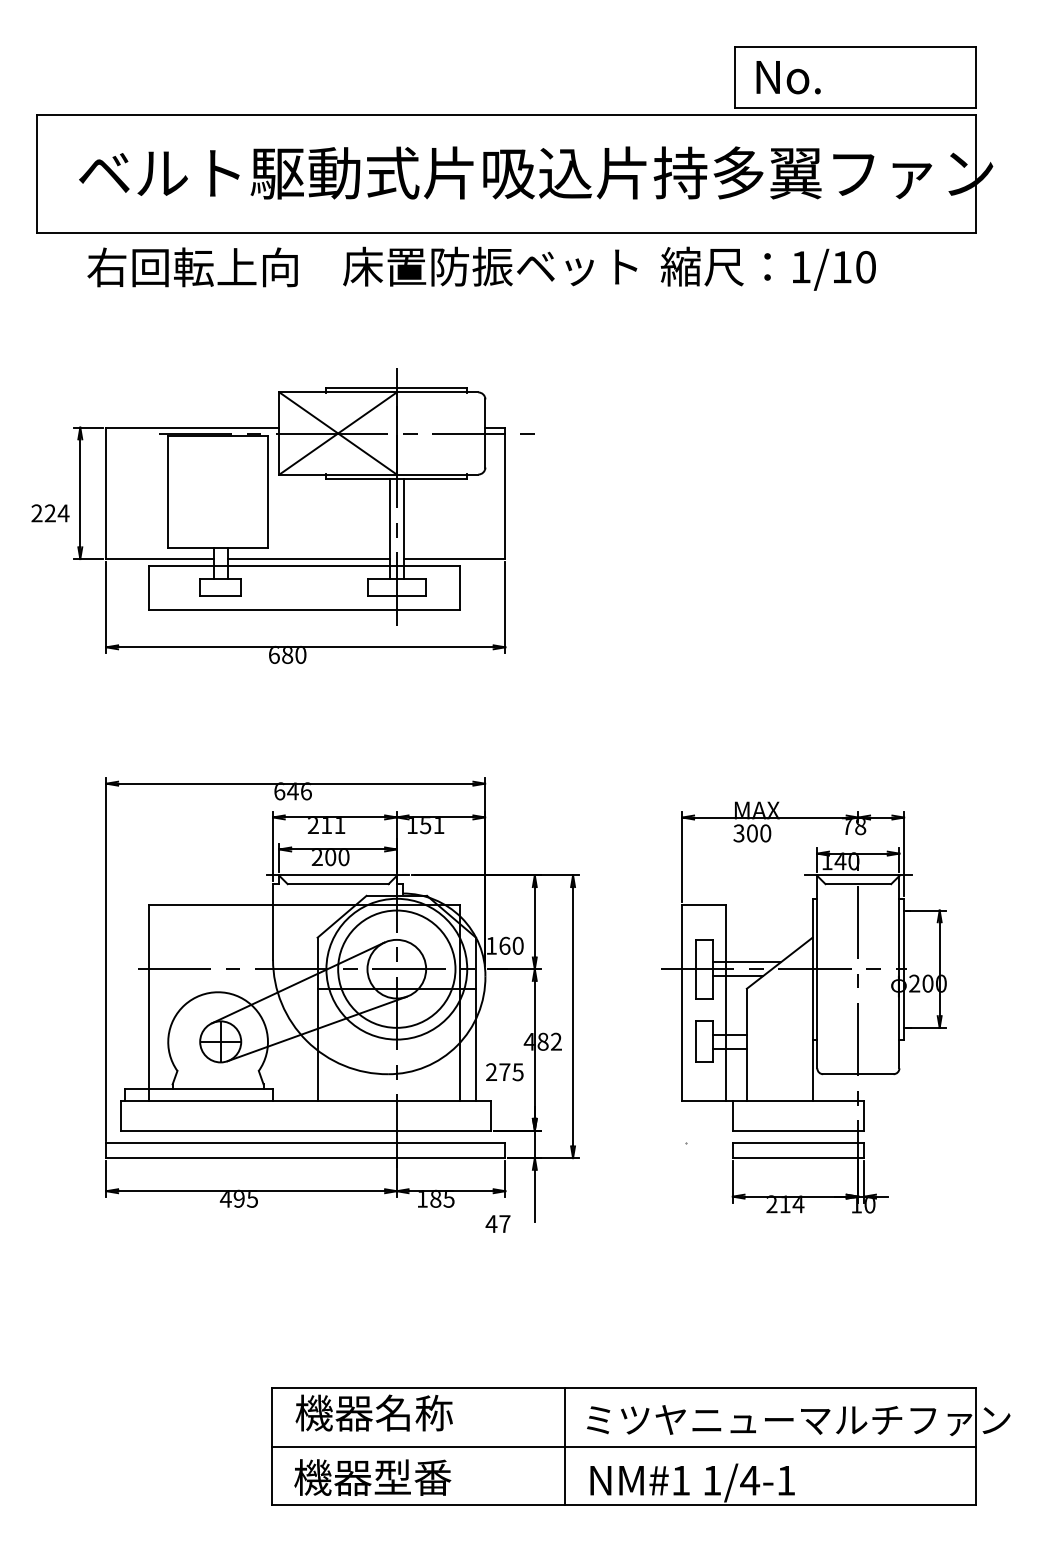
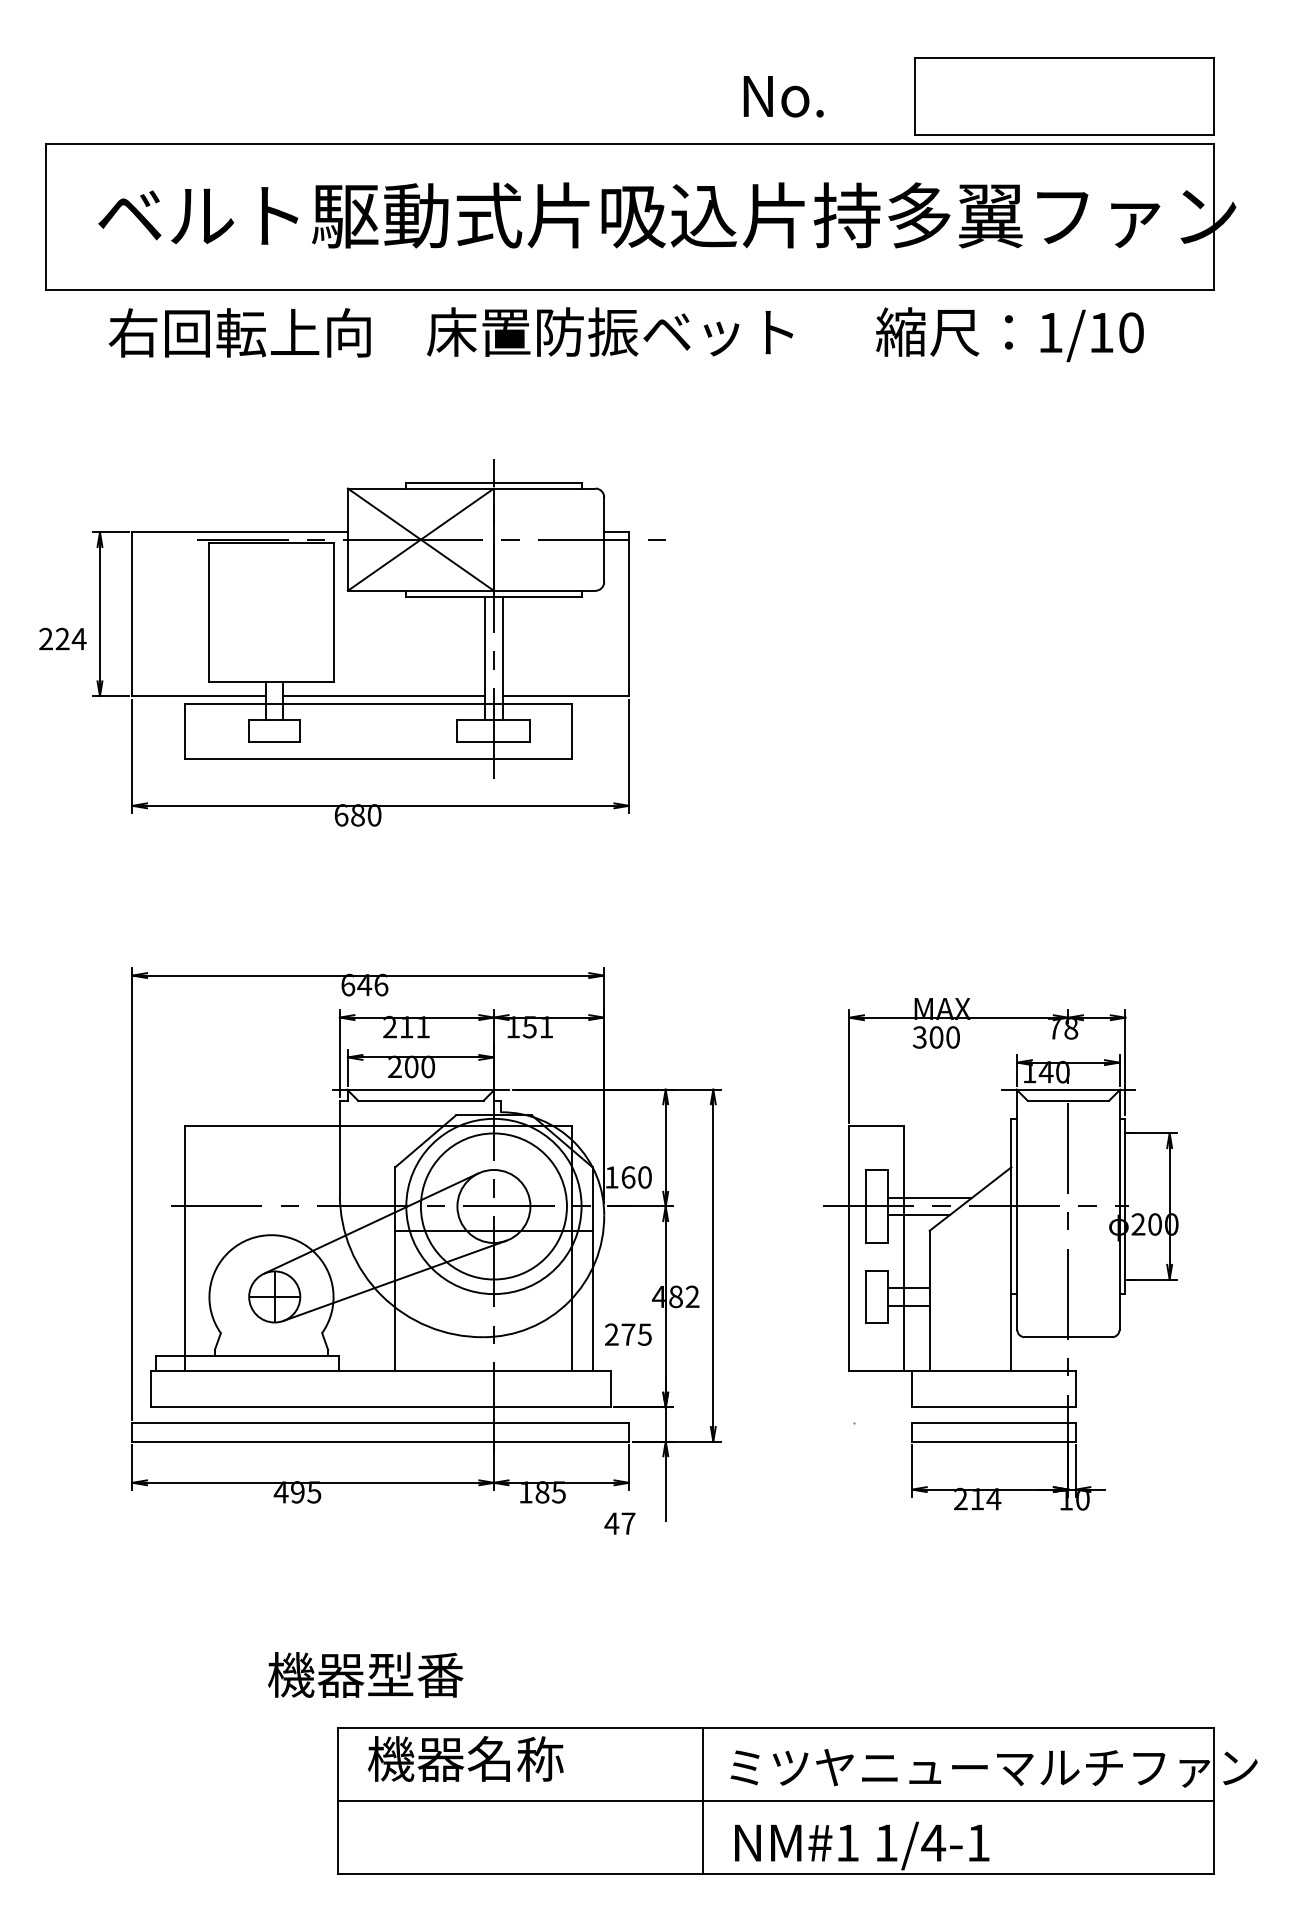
text: (788, 77) -> (783, 96), moved
text: (767, 268) -> (1008, 334), moved
text: (372, 1477) -> (365, 1674), moved

